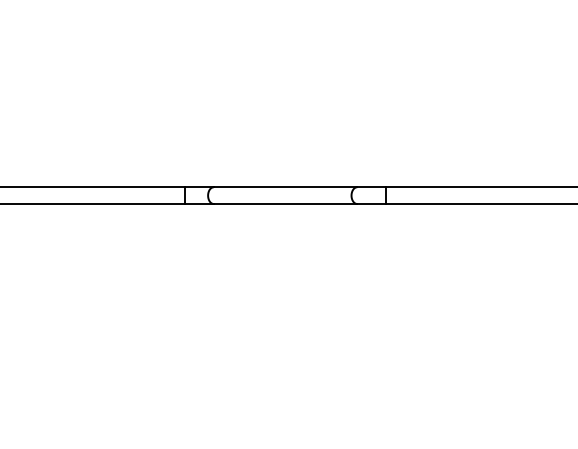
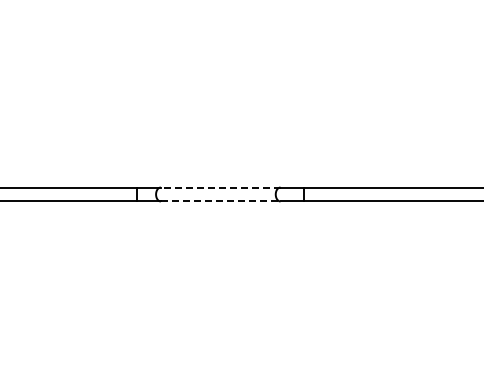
line: (285, 187) -> (220, 187), solid -> dashed
line: (285, 204) -> (220, 201), solid -> dashed

